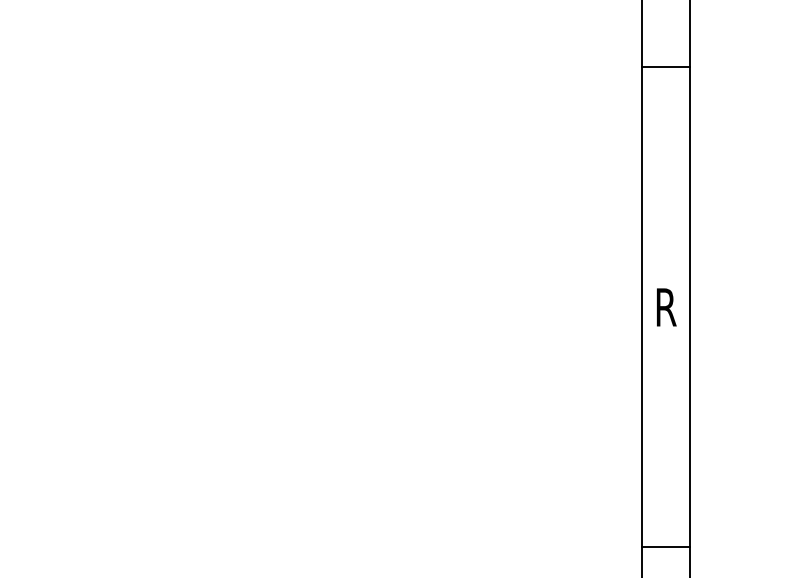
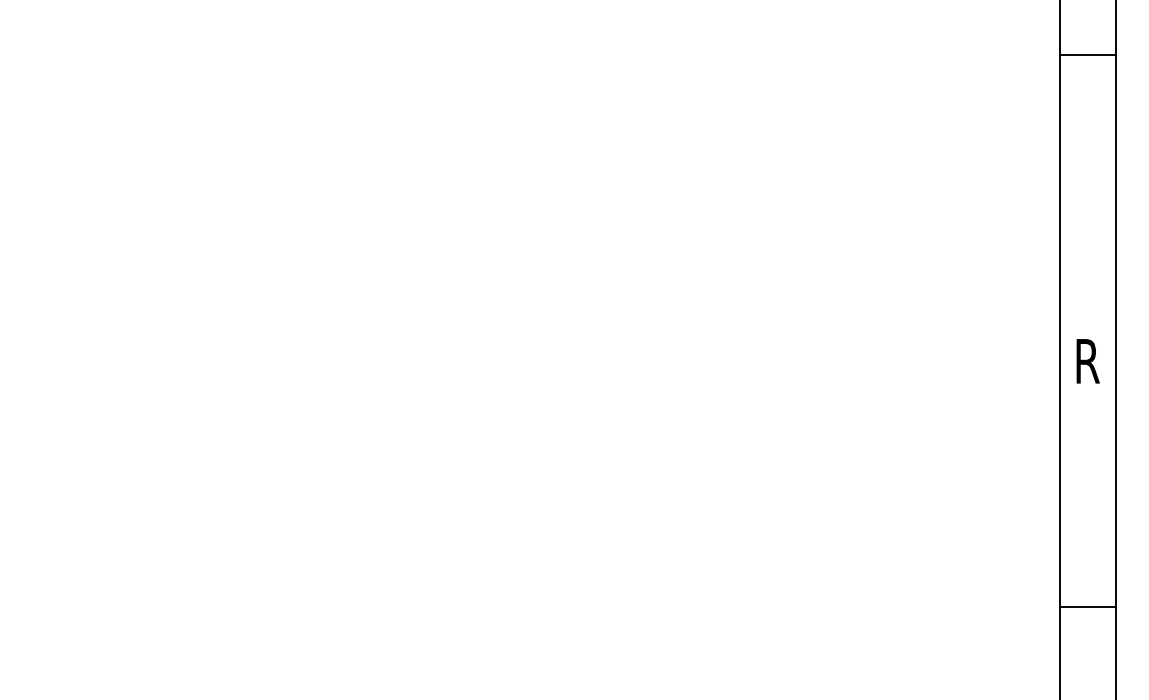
line: (666, 67) -> (1087, 55), moved
line: (666, 546) -> (1087, 607), moved

